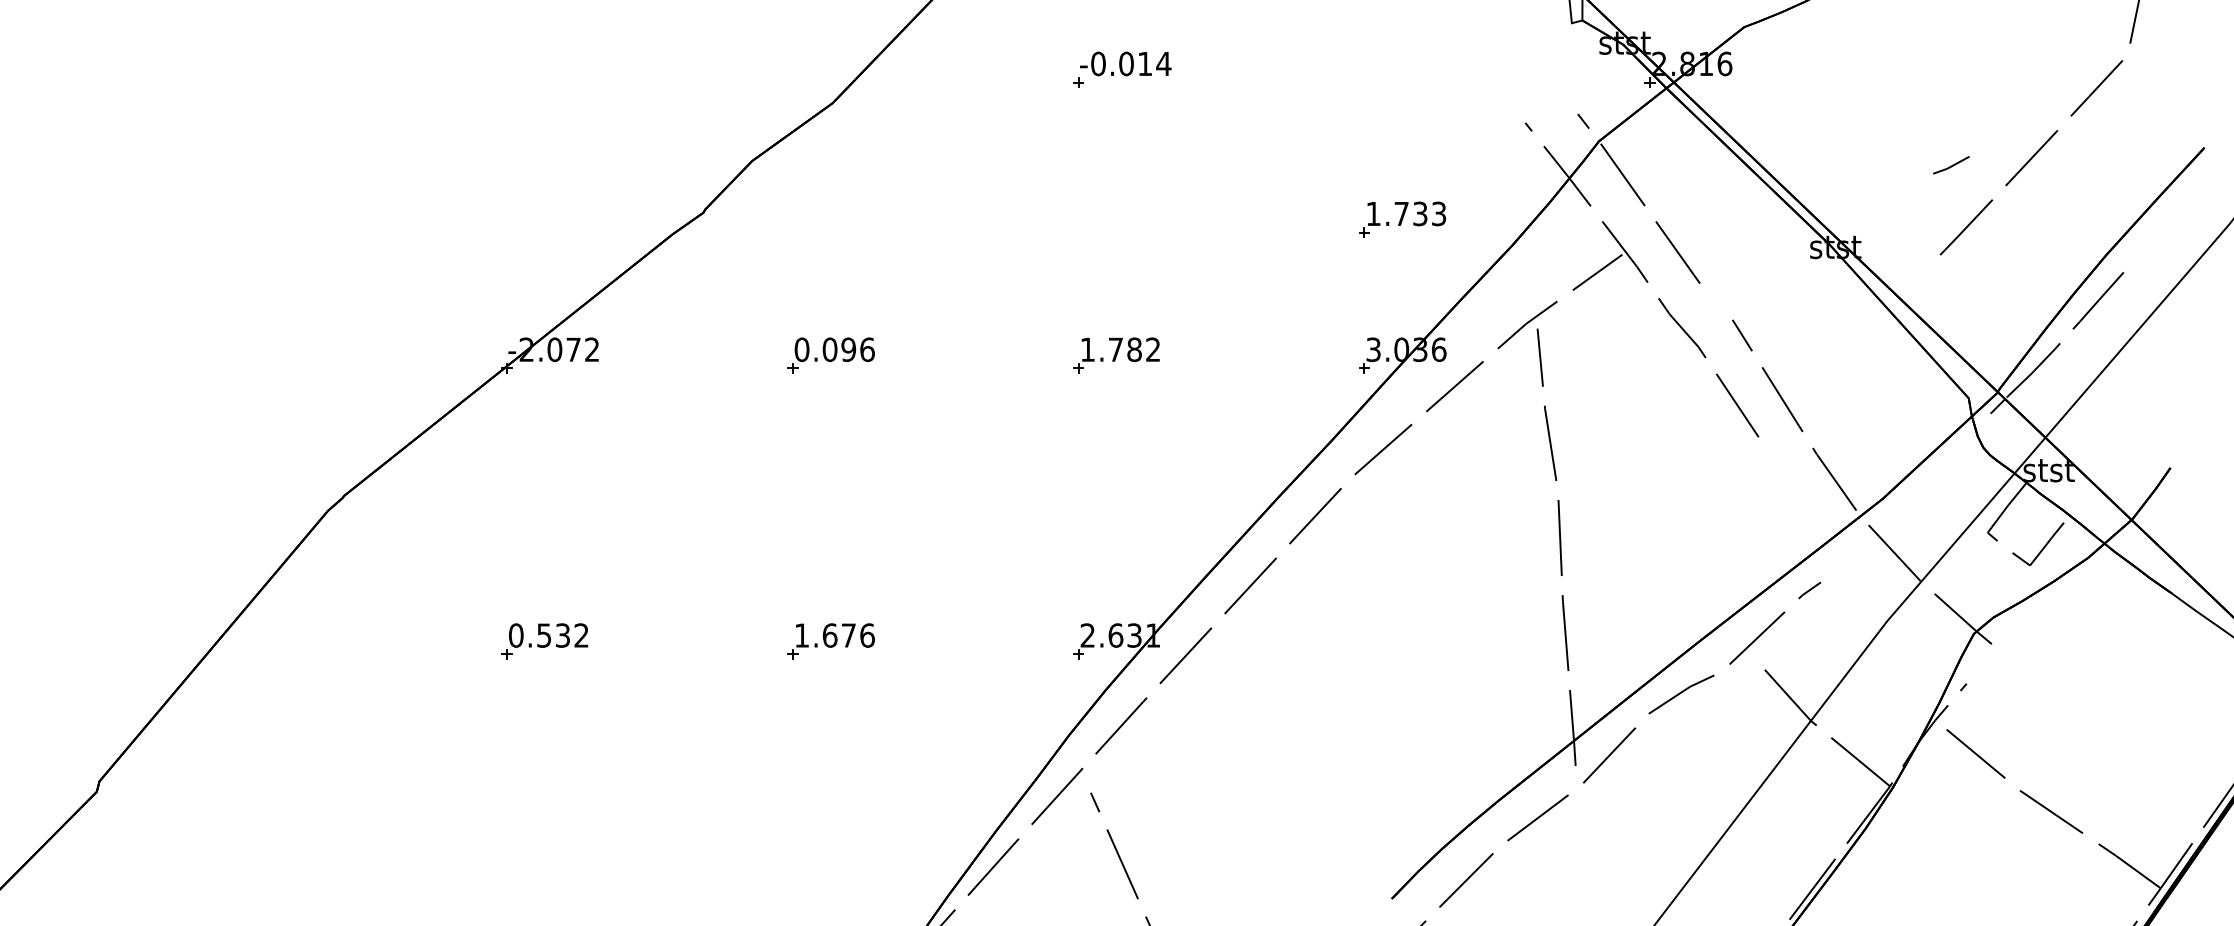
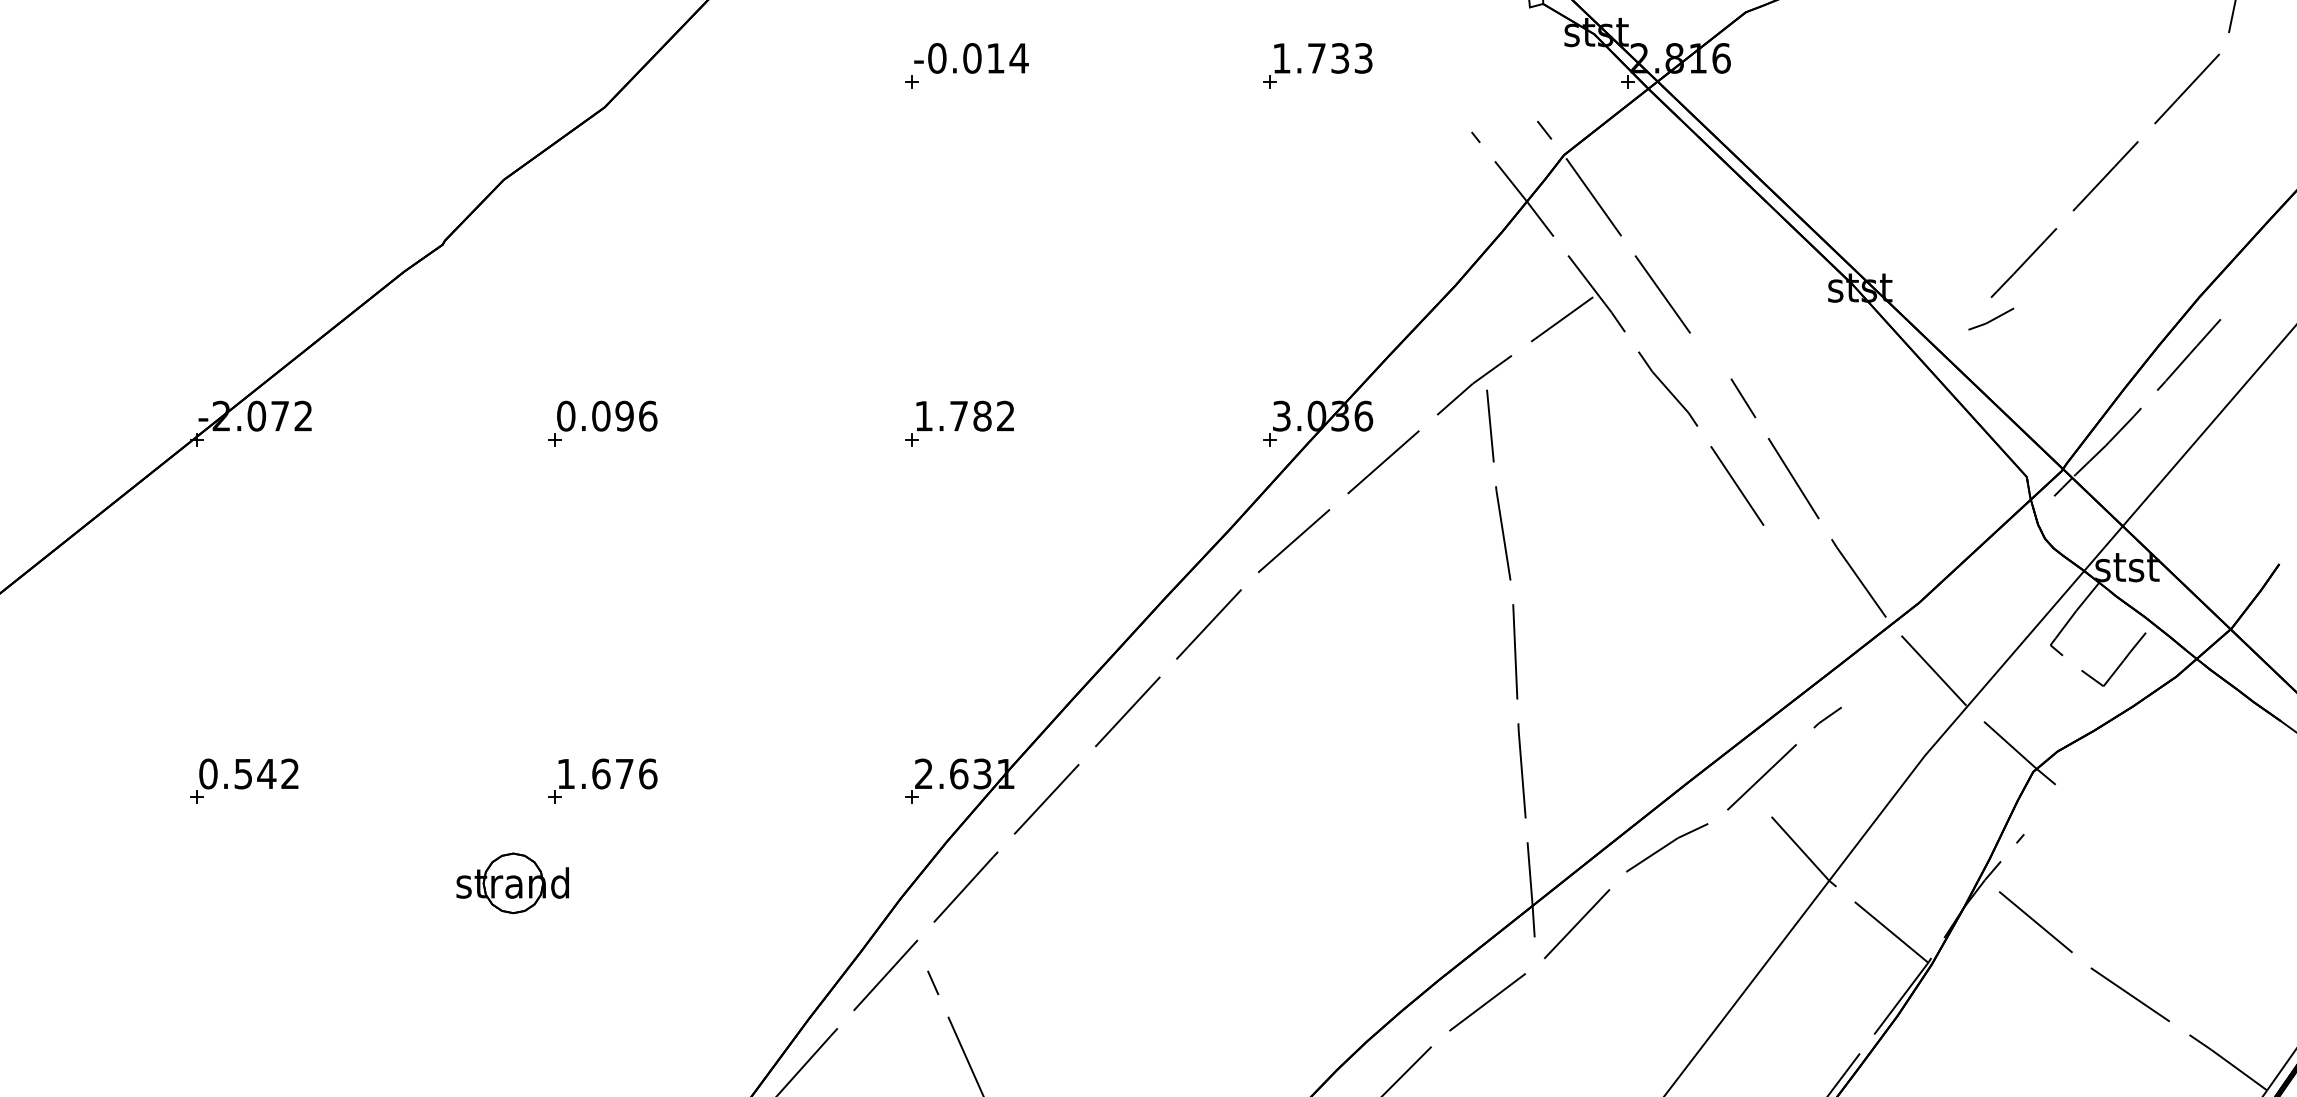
line: (1951, 165) -> (1991, 319), moved
part: (1402, 219) -> (1317, 65), moved
text: (562, 635) -> (266, 773), 0.532 -> 0.542
part: (759, 722) -> (512, 882), added

